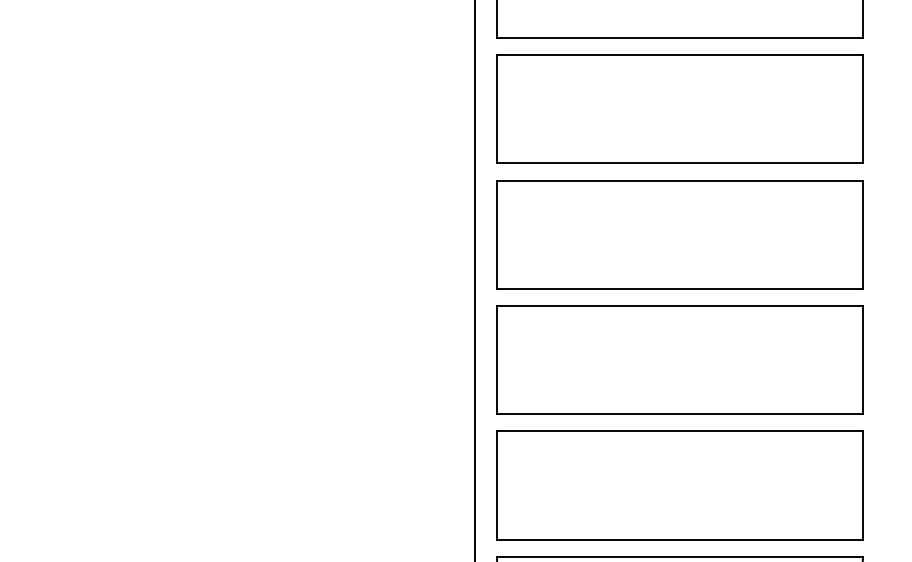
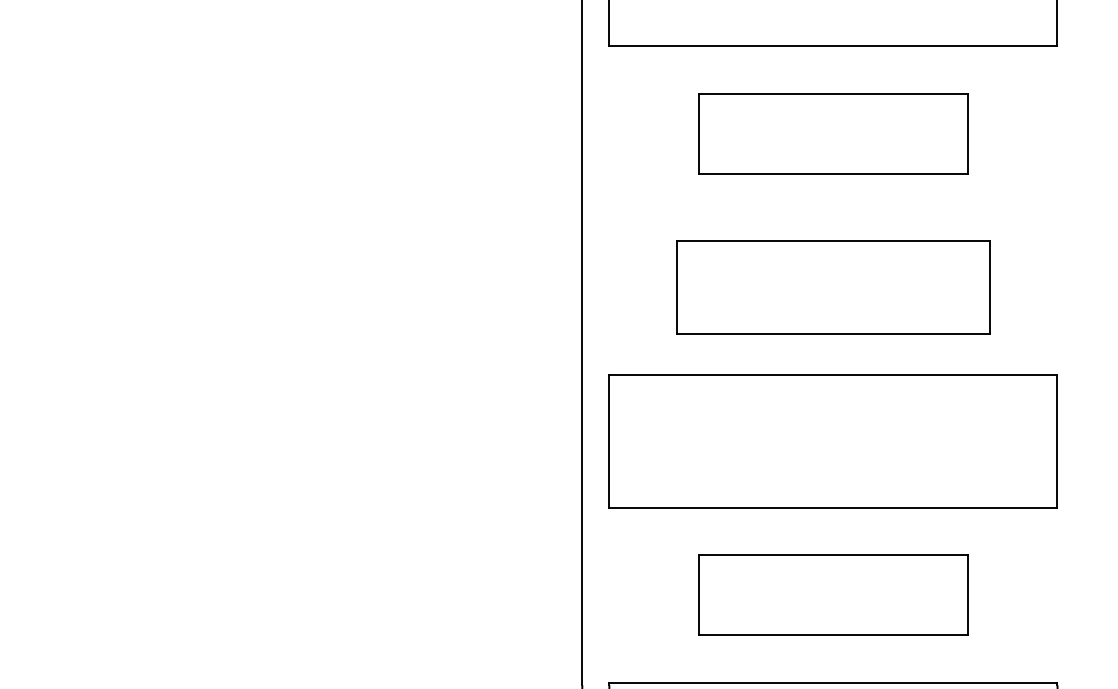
part: (679, 108) -> (832, 133), size x0.6
part: (679, 234) -> (832, 287), size x0.7
part: (679, 485) -> (832, 595), size x0.6

